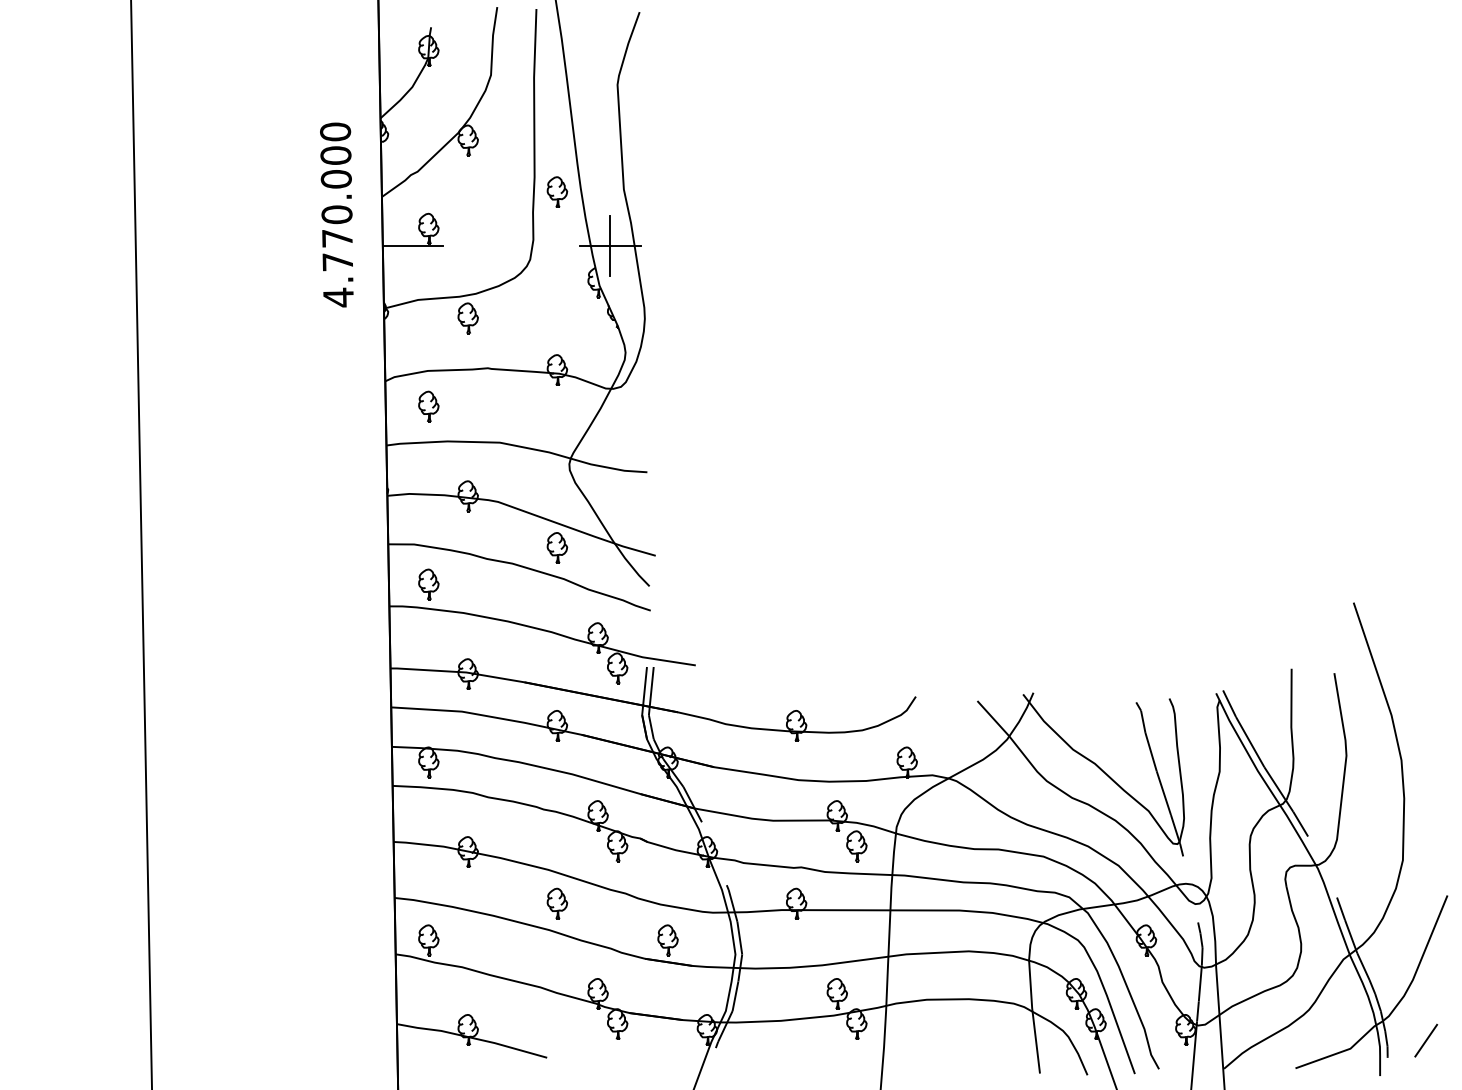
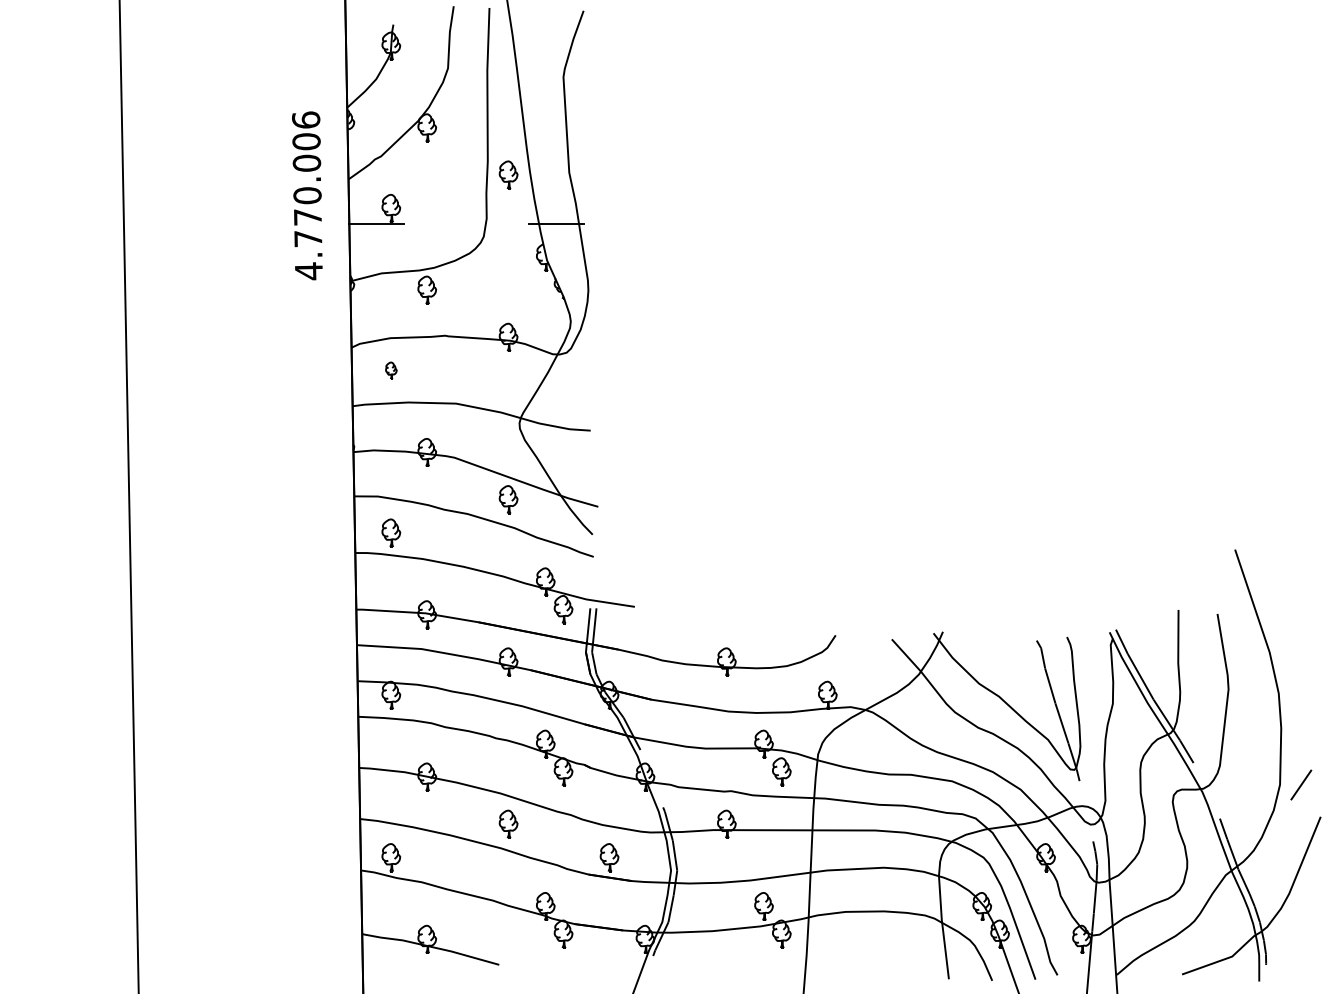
text: (335, 131) -> (306, 119), 4.770.000 -> 4.770.006
line: (610, 245) -> (557, 223), removed
part: (428, 406) -> (390, 370), size x0.6
line: (1426, 1040) -> (1301, 784), moved

